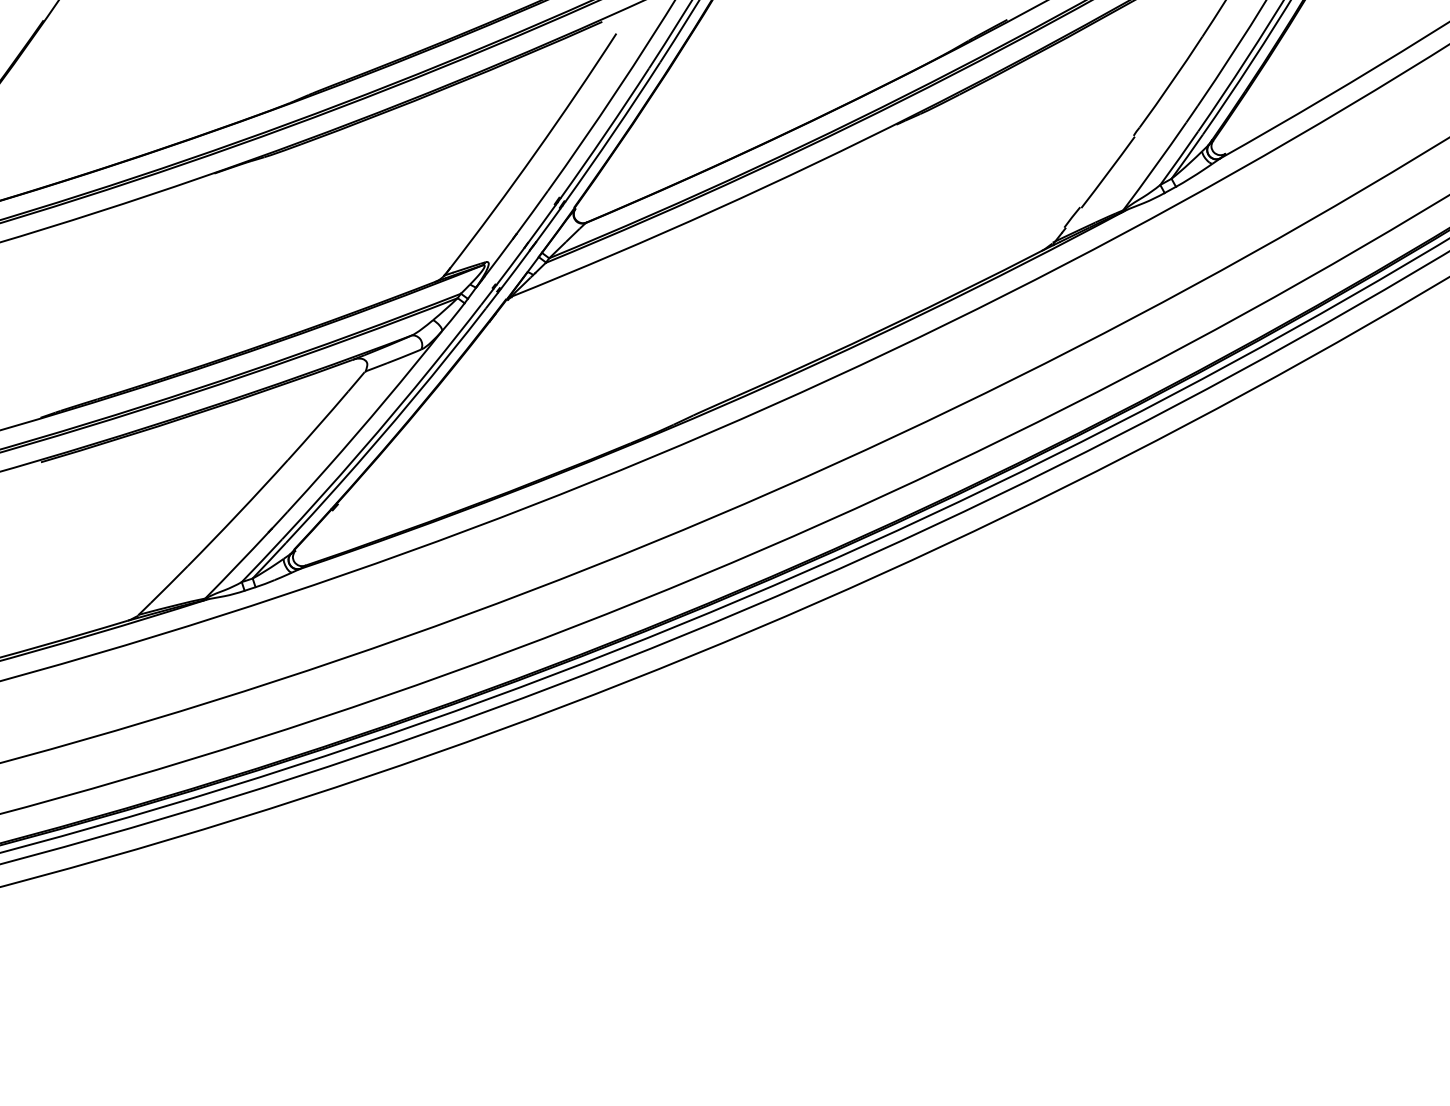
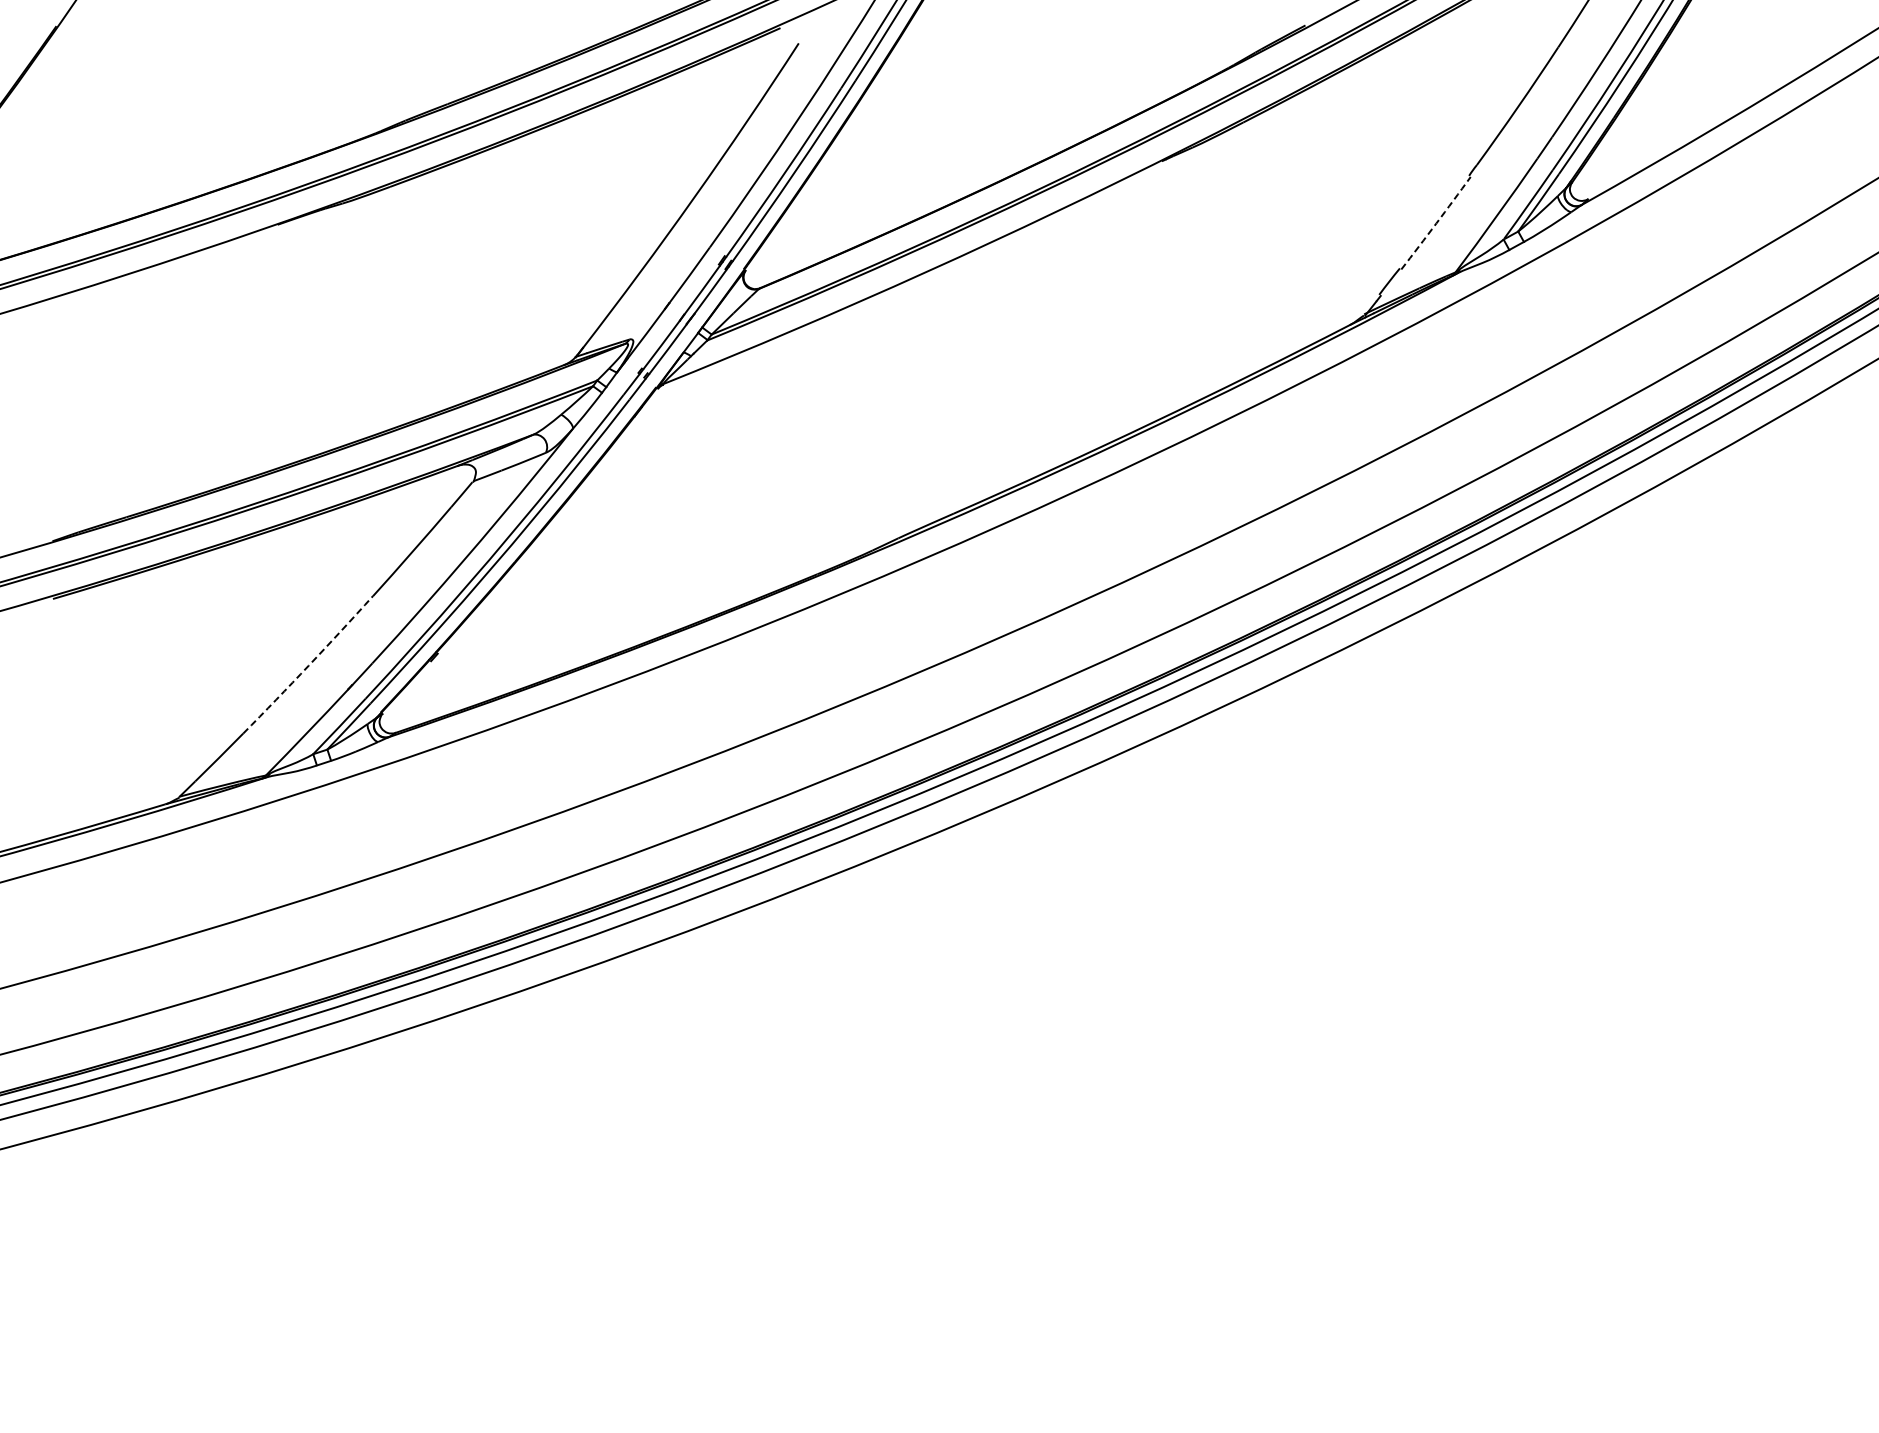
arc: (1108, 172) -> (1436, 223), solid -> dashed
arc: (238, 513) -> (308, 665), solid -> dashed

